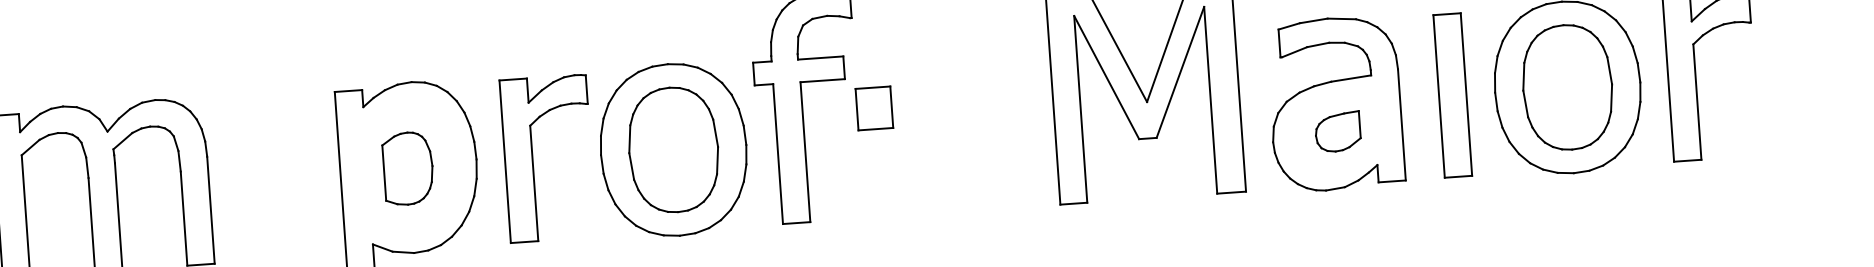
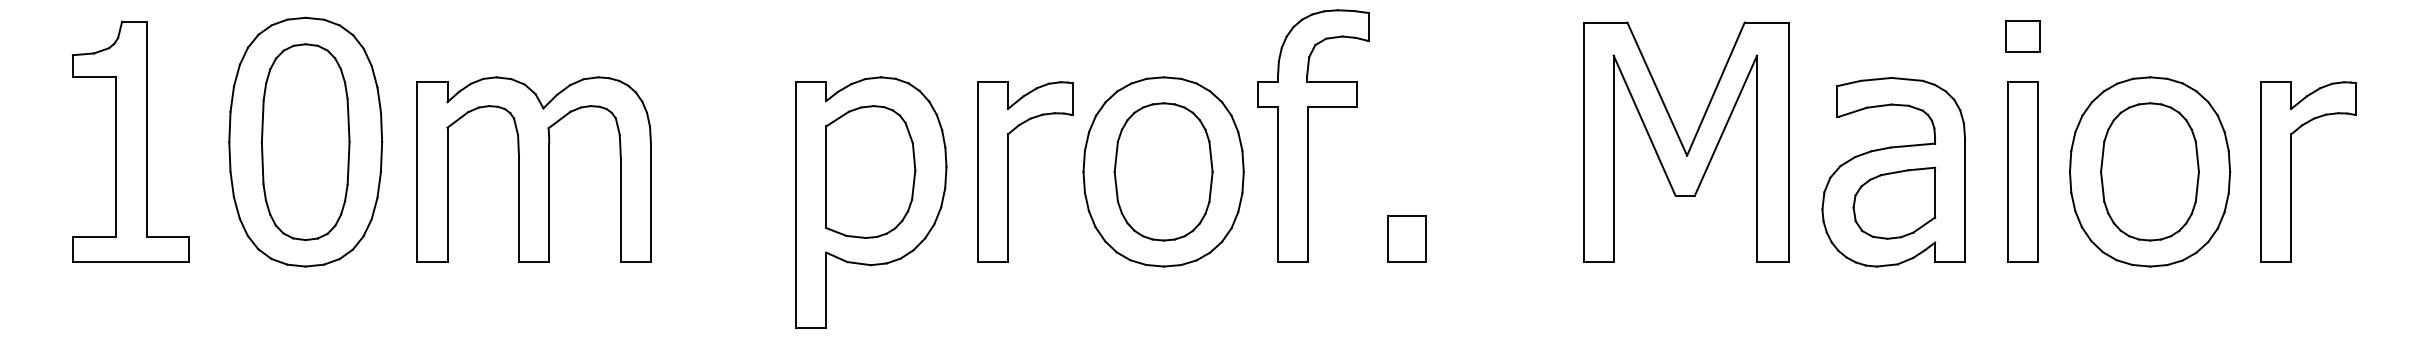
part: (873, 108) -> (1406, 238), moved
part: (1338, 131) -> (1894, 202), size x1.67
part: (407, 168) -> (870, 171), size x1.67

